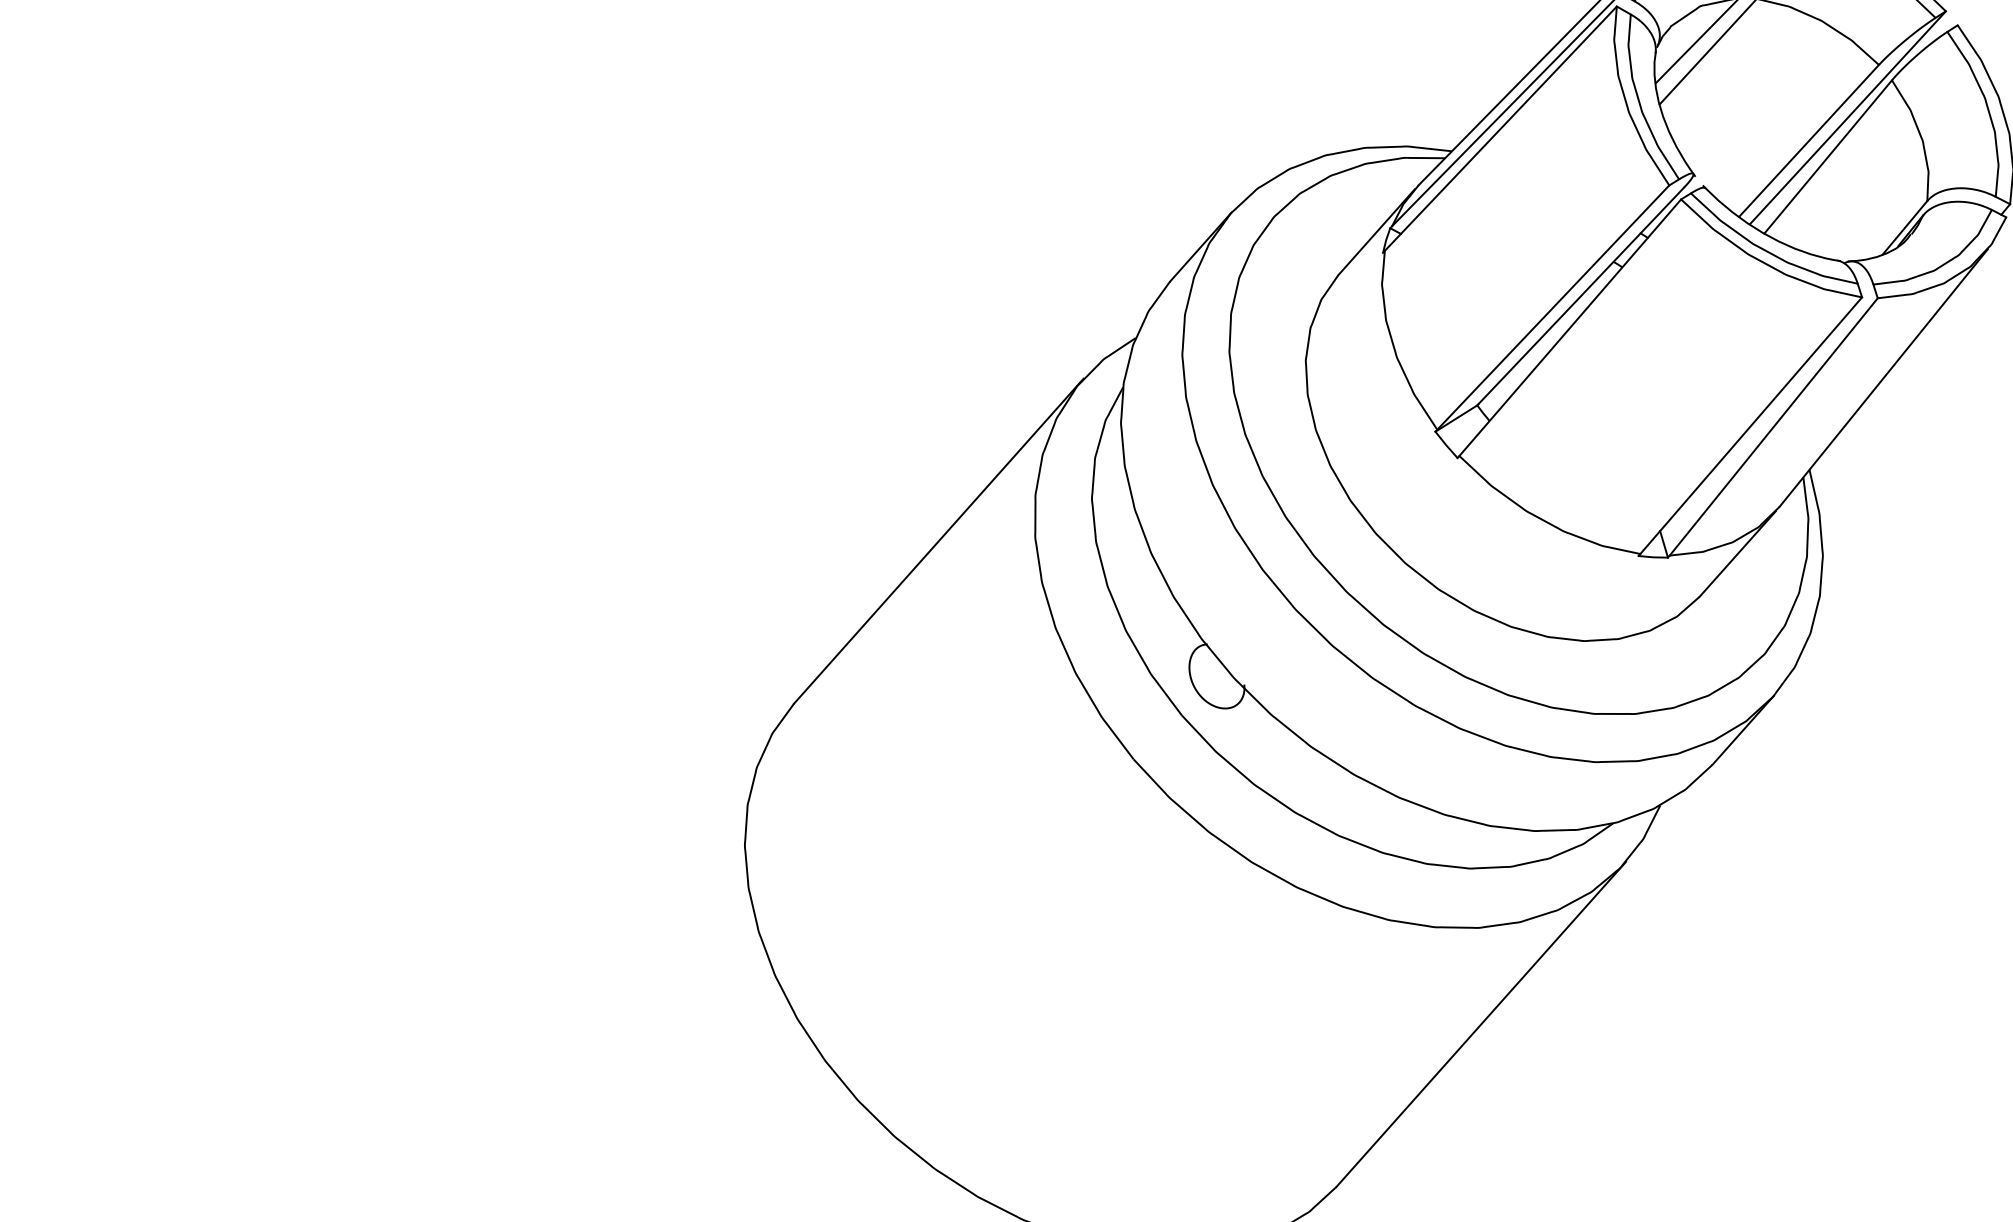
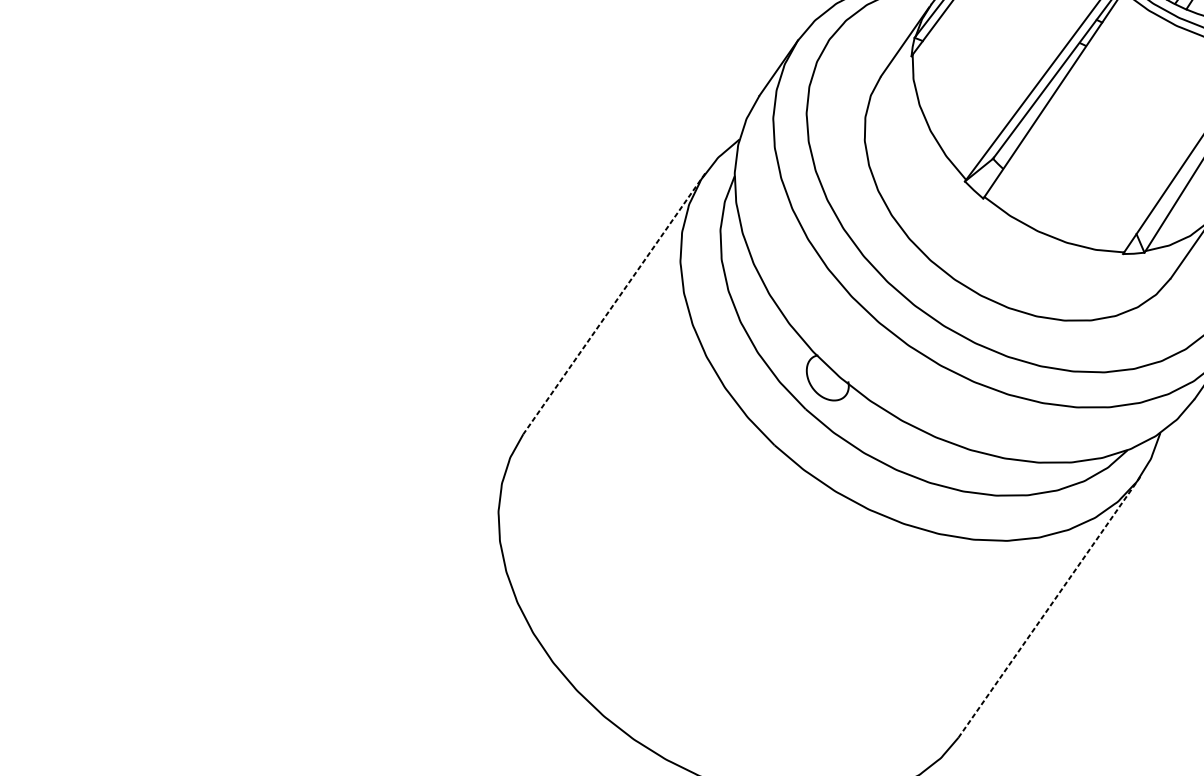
line: (938, 541) -> (614, 304), solid -> dashed
line: (1481, 1024) -> (1049, 607), solid -> dashed

